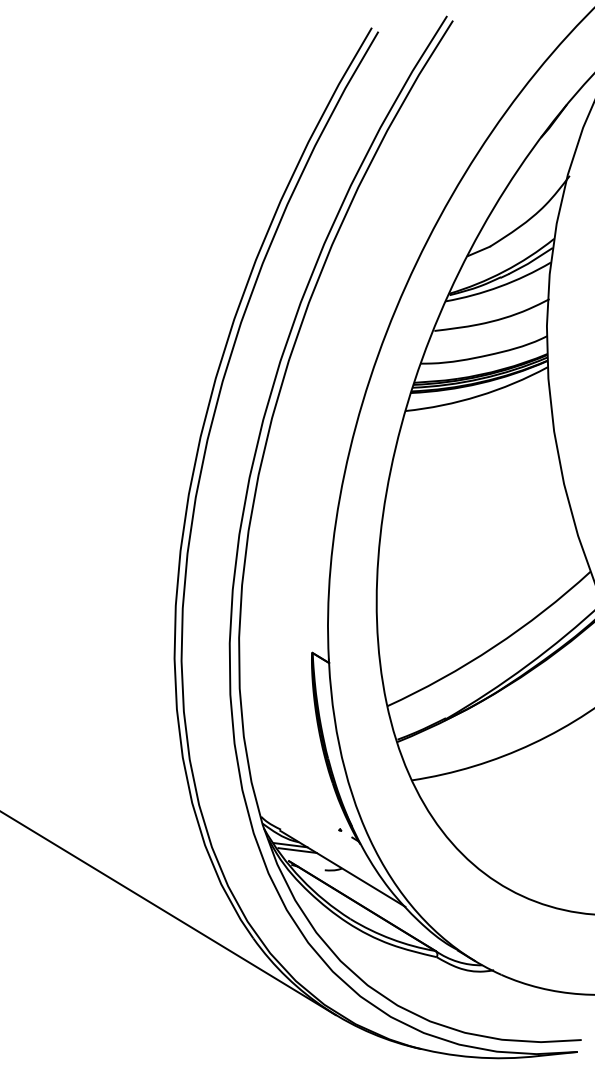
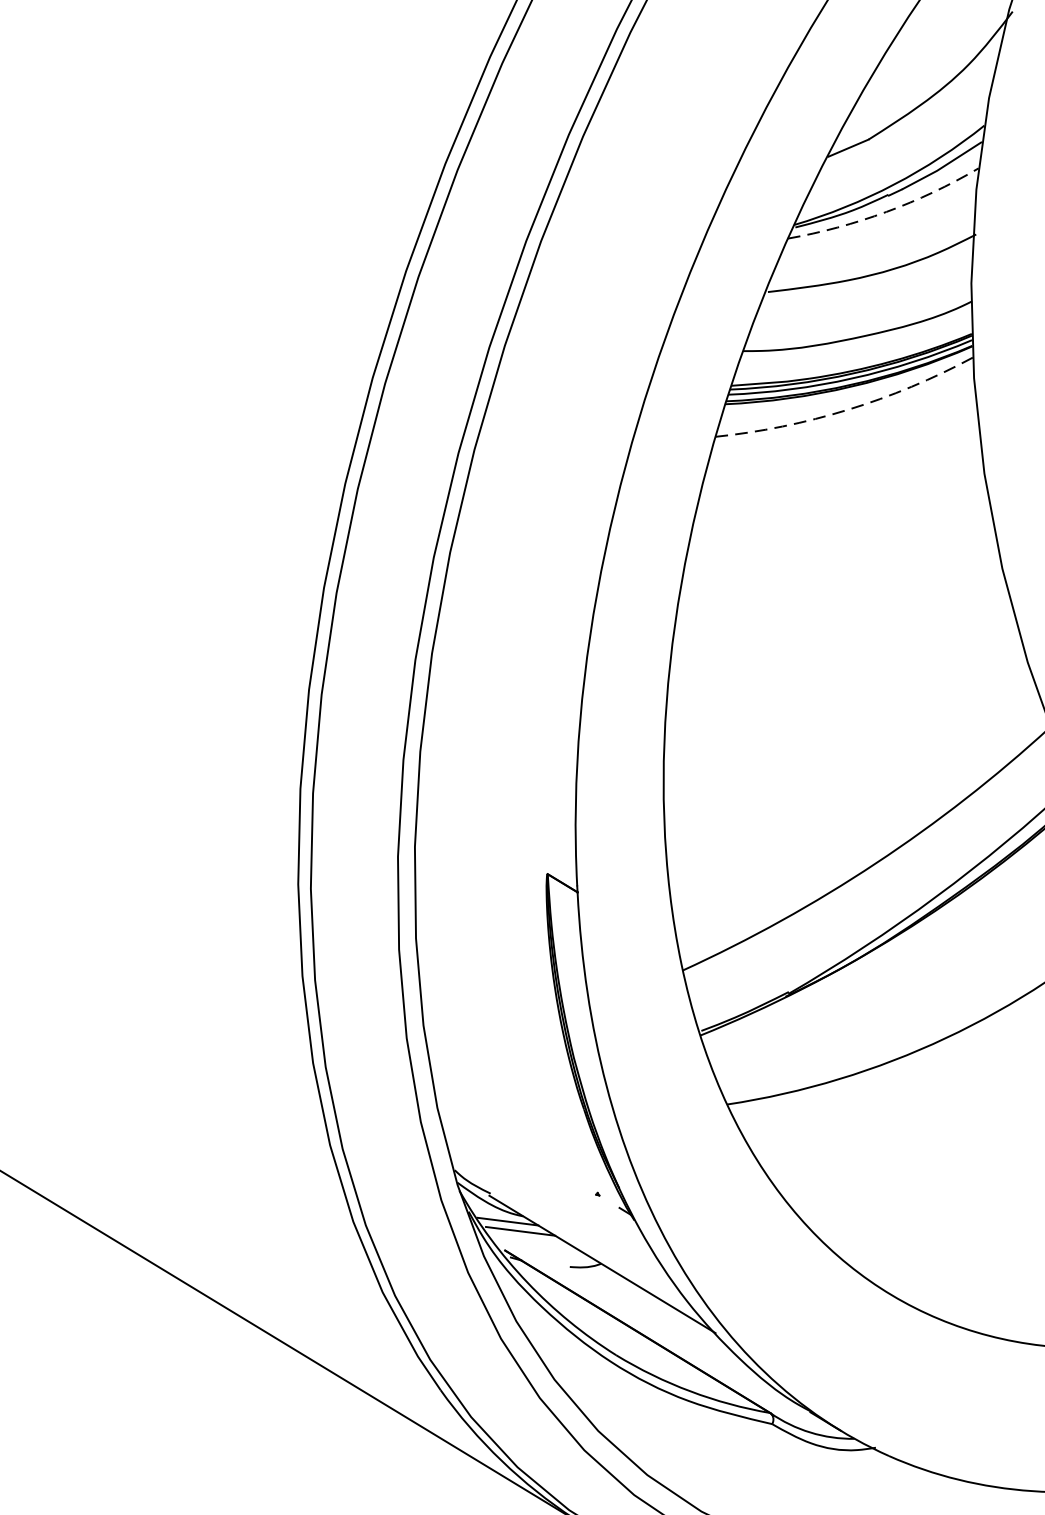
arc: (499, 286) -> (885, 211), solid -> dashed
arc: (478, 396) -> (847, 410), solid -> dashed

